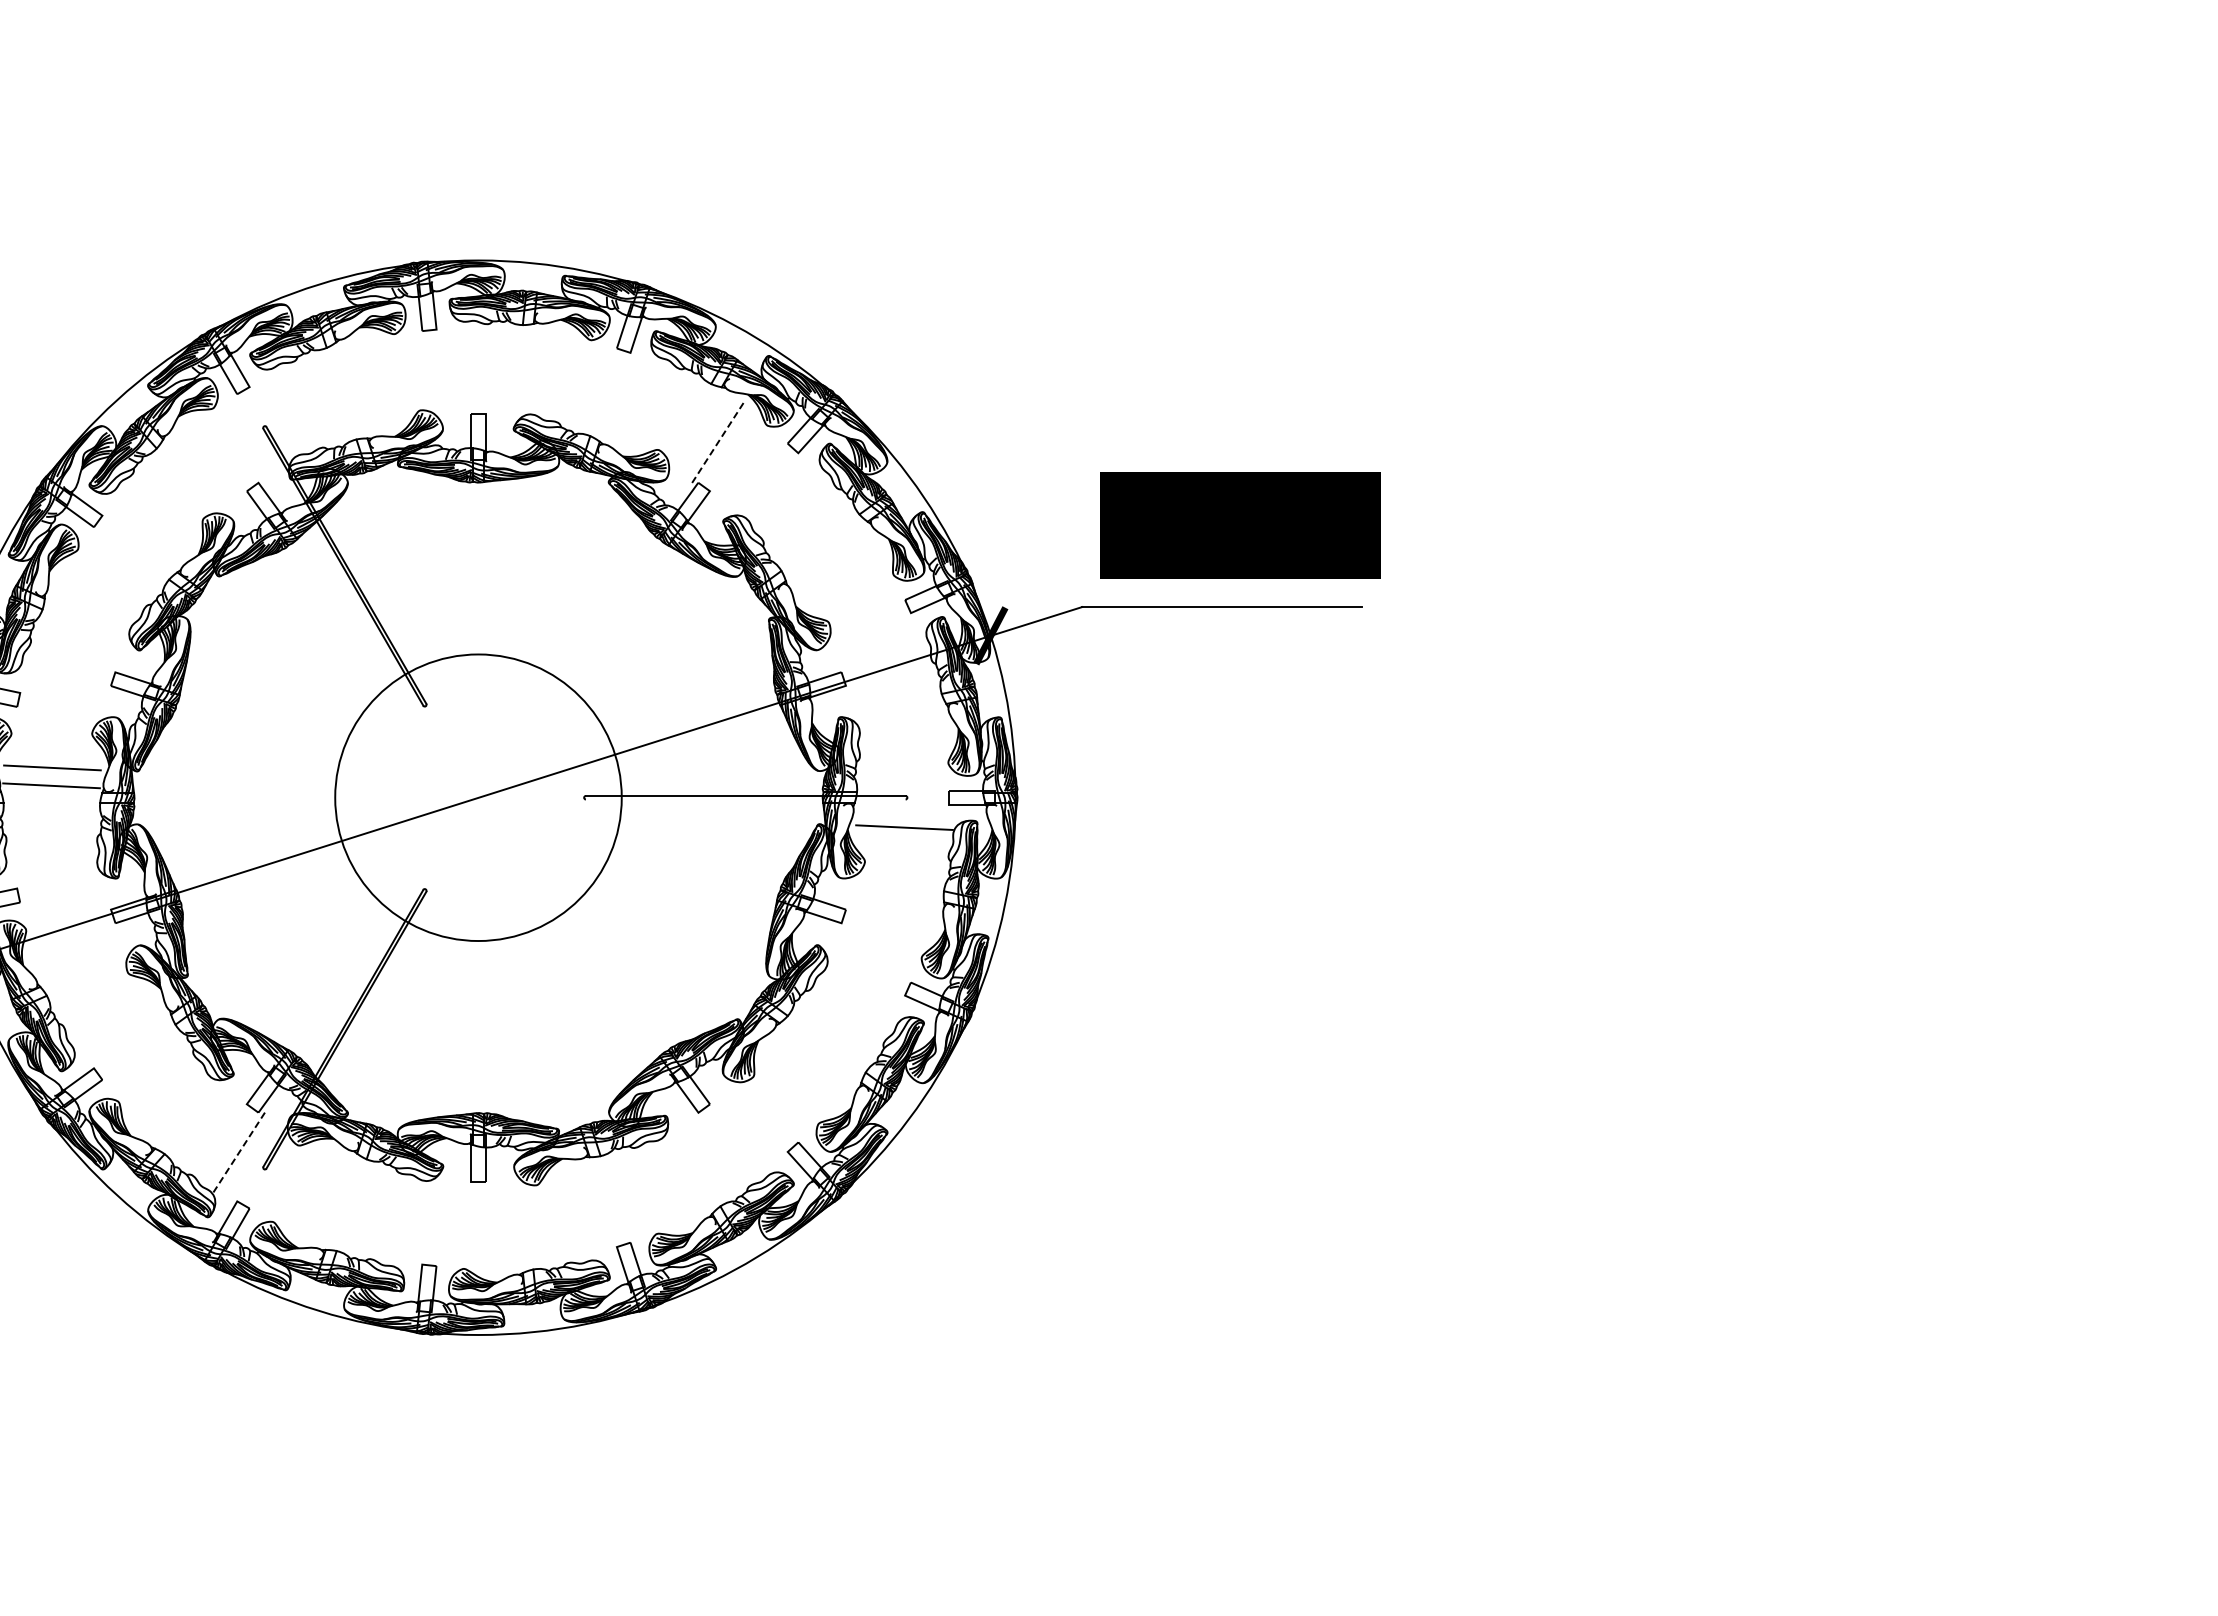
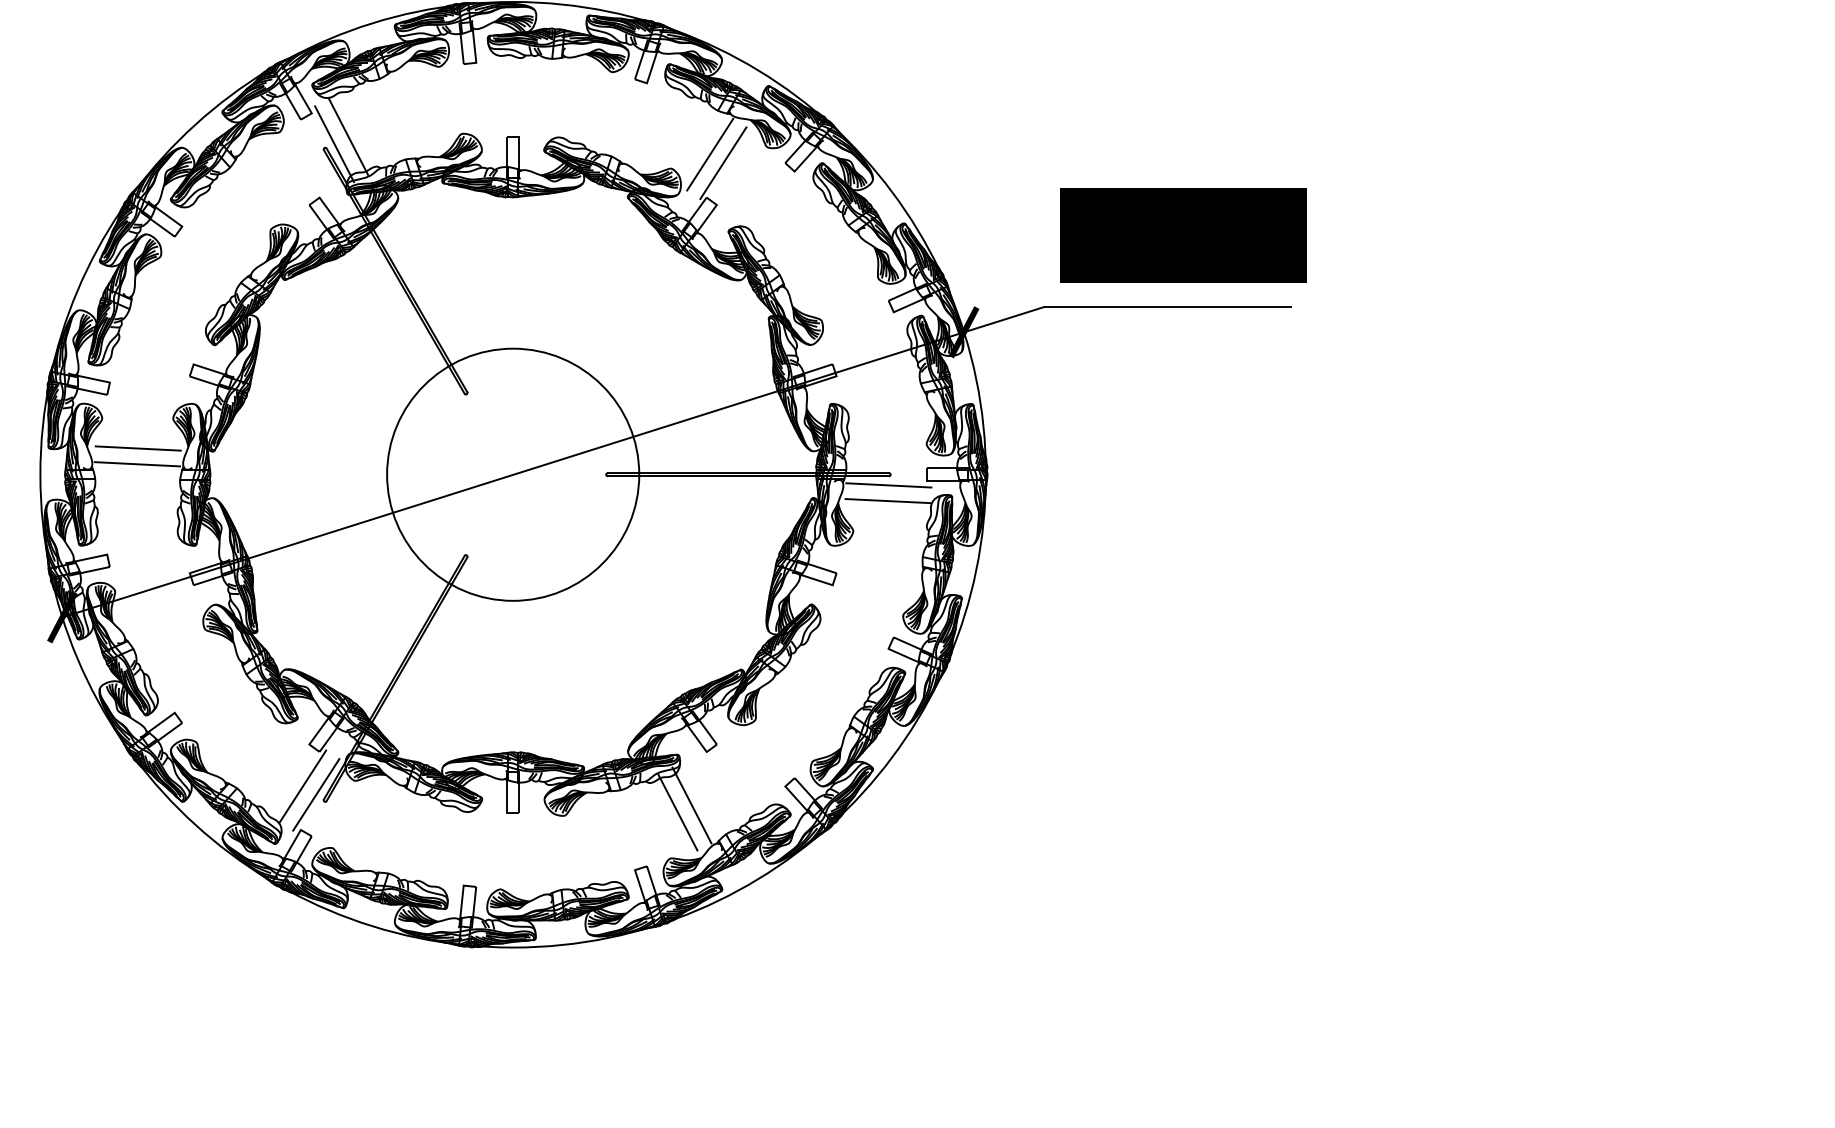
line: (291, 413) -> (348, 136), added
line: (275, 422) -> (334, 144), added
line: (702, 433) -> (710, 154), added
line: (717, 444) -> (723, 163), dashed -> solid
line: (745, 799) -> (748, 476), added
line: (905, 809) -> (888, 485), added
line: (239, 1151) -> (302, 786), dashed -> solid
line: (254, 1161) -> (316, 794), added
line: (681, 1173) -> (691, 805), added
line: (665, 1181) -> (677, 812), added

